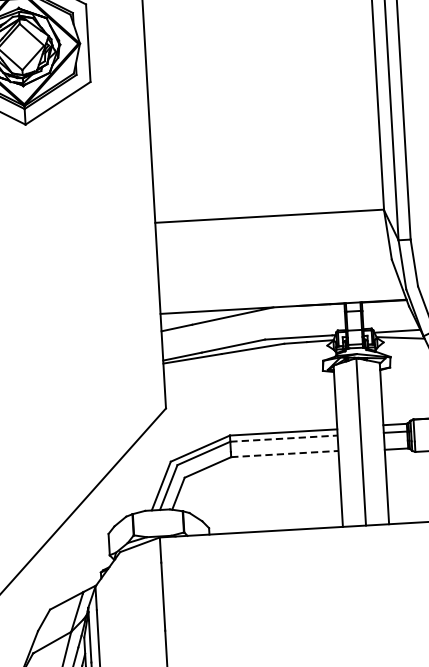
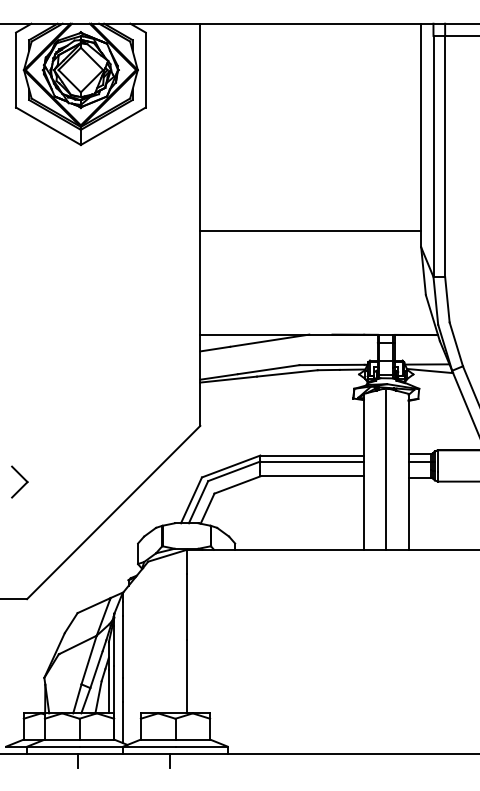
line: (269, 216) -> (310, 230), moved
line: (284, 438) -> (312, 461), dashed -> solid
line: (285, 454) -> (312, 476), dashed -> solid

